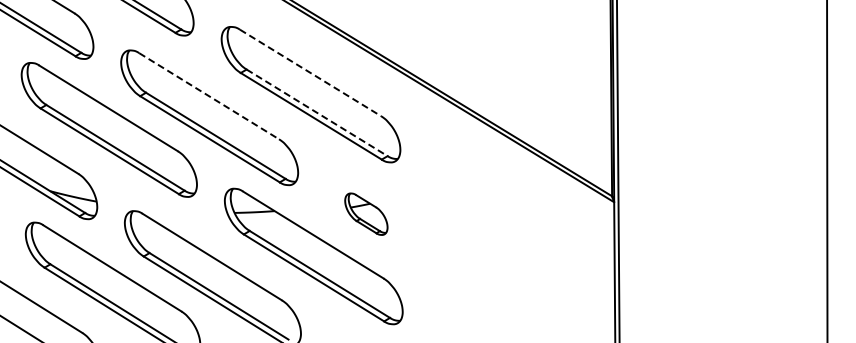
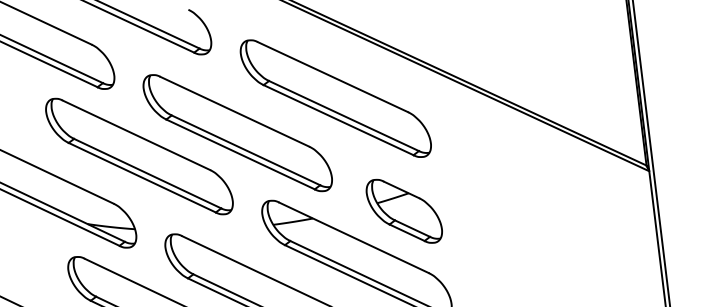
line: (310, 72) -> (332, 76), dashed -> solid
line: (209, 96) -> (235, 111), dashed -> solid
line: (317, 112) -> (344, 115), dashed -> solid
part: (366, 213) -> (404, 210), size x1.67

